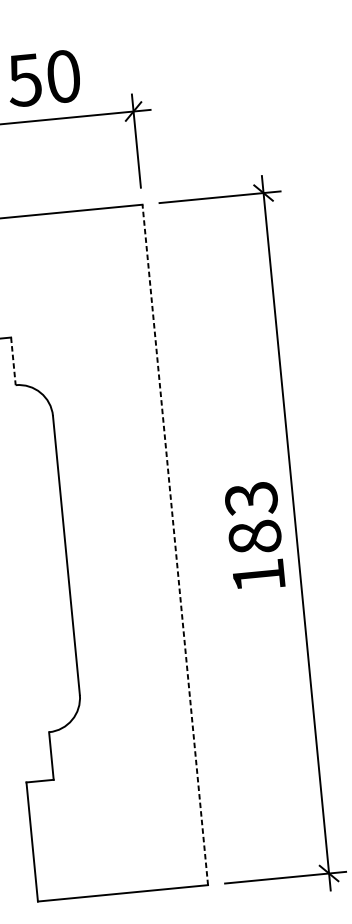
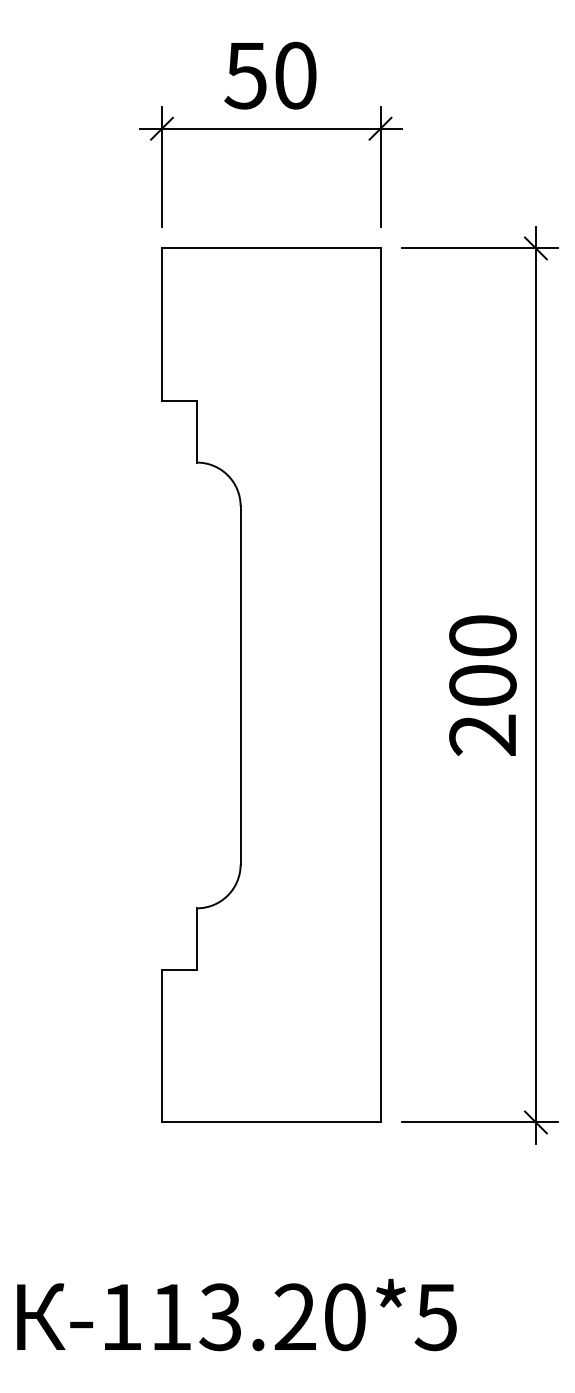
line: (13, 361) -> (196, 431), dashed -> solid
text: (254, 537) -> (482, 685), 183 -> 200
line: (175, 544) -> (380, 684), dashed -> solid

